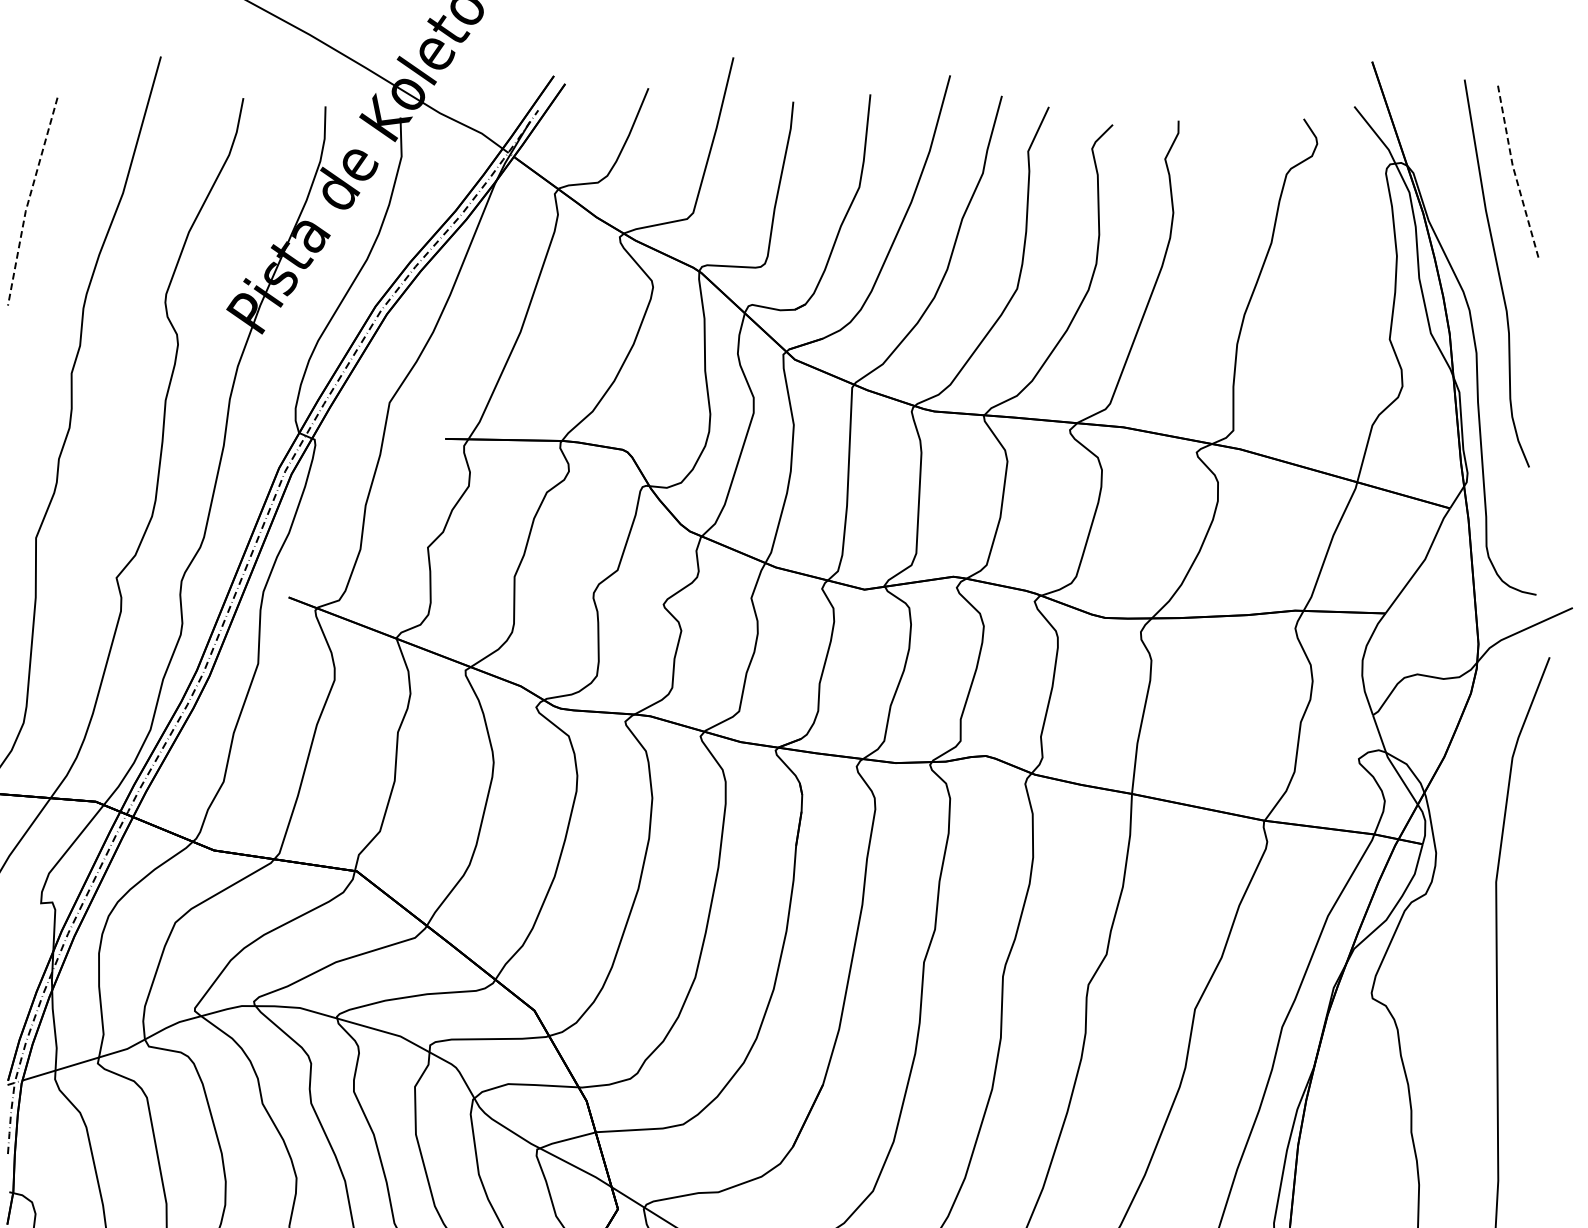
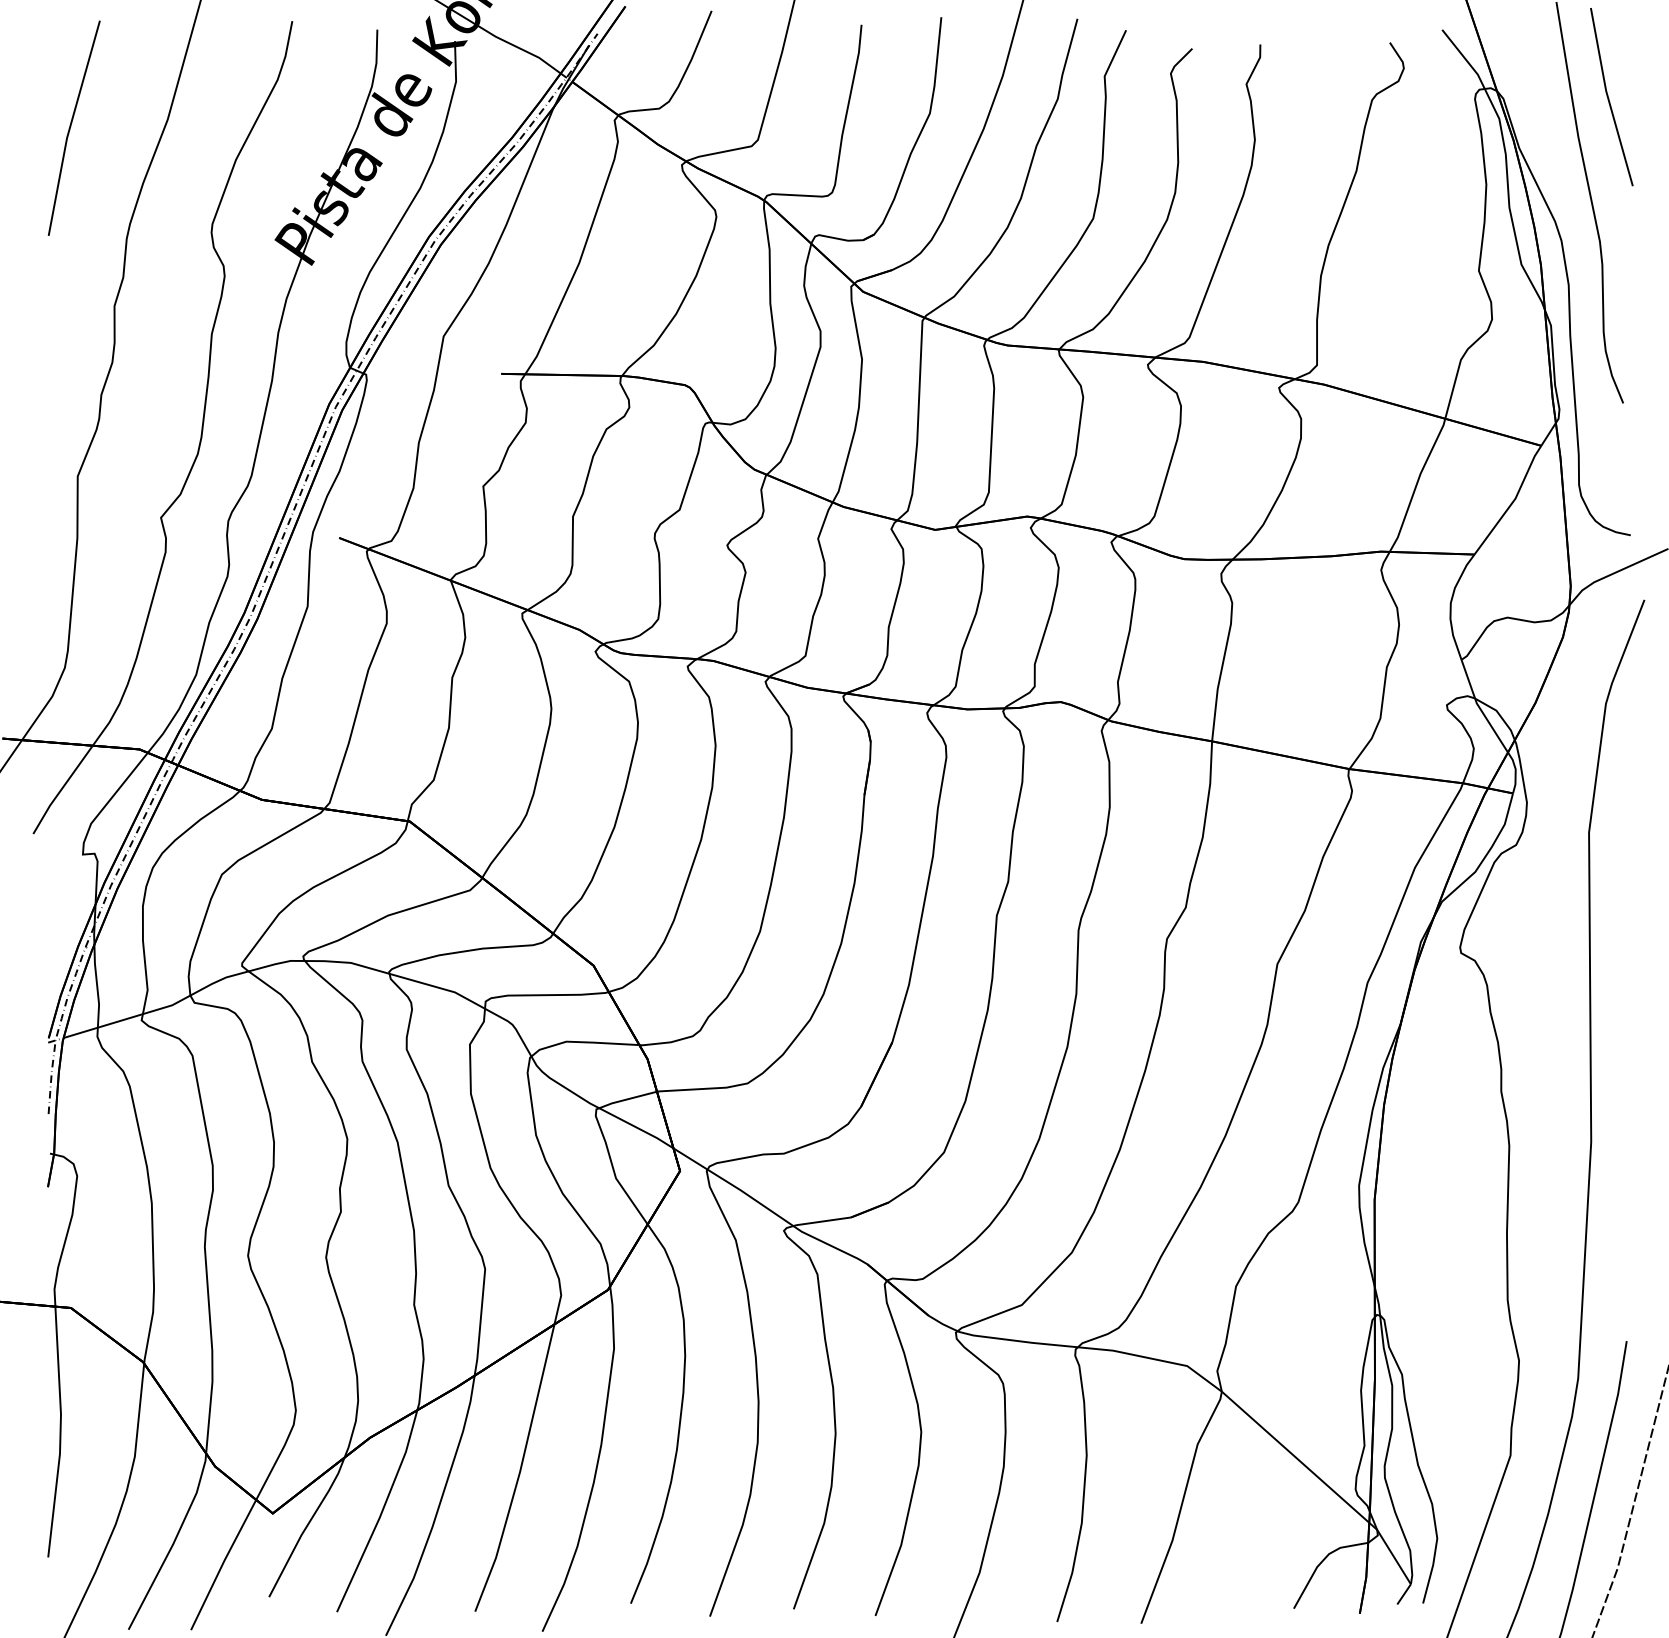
line: (1513, 170) -> (1607, 96), dashed -> solid
line: (28, 201) -> (69, 128), dashed -> solid

